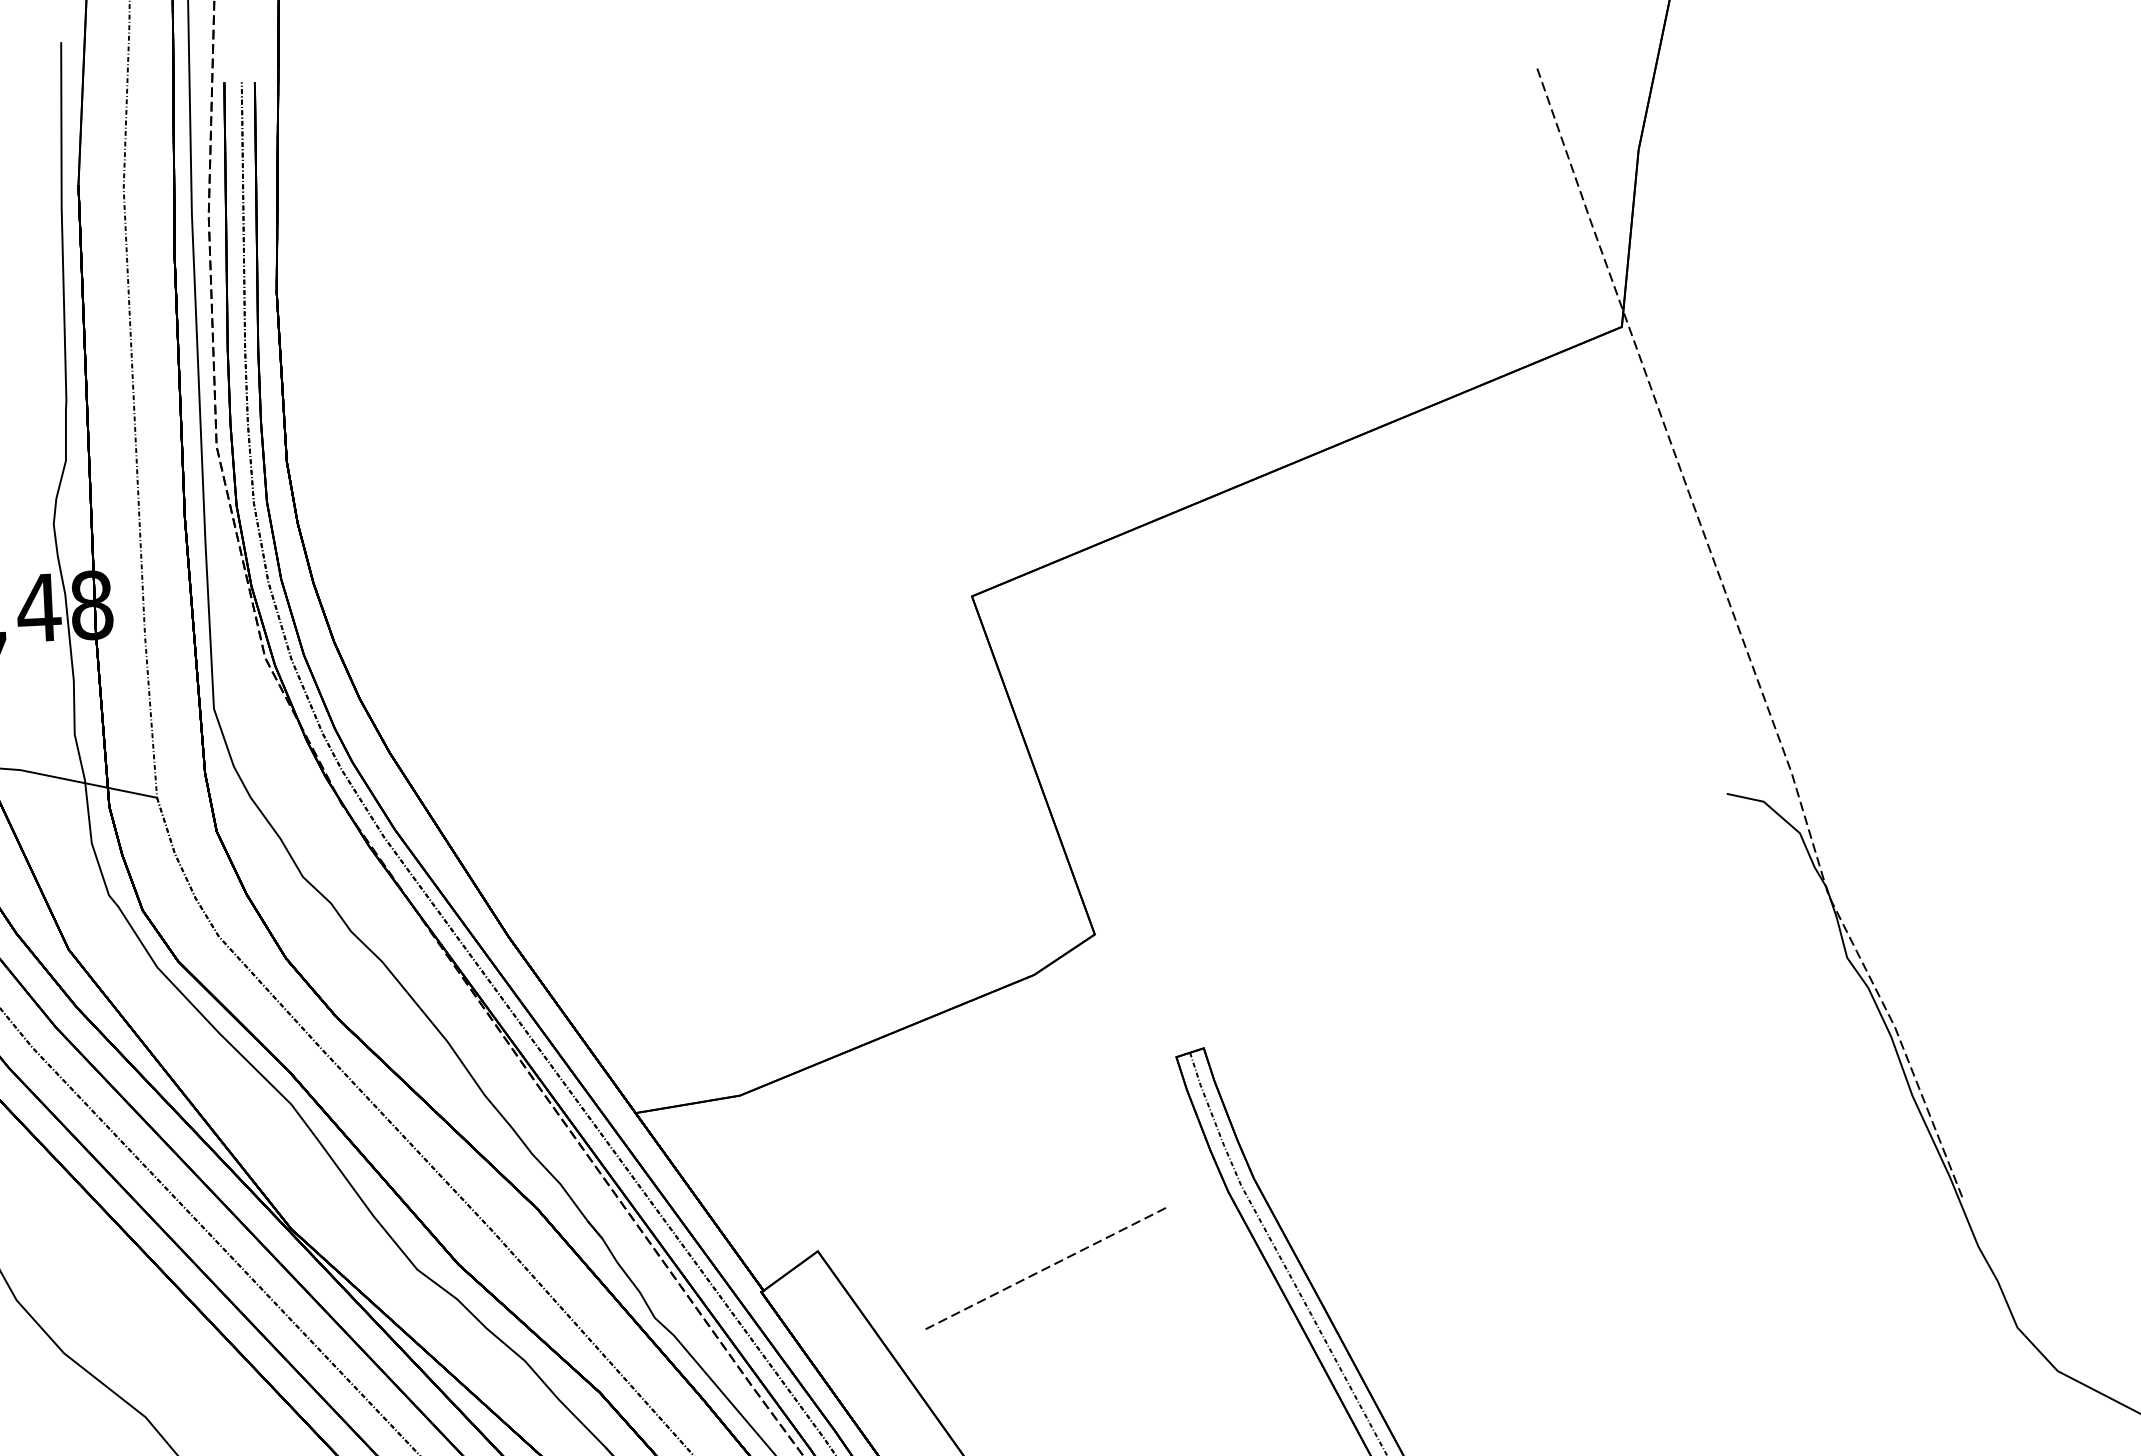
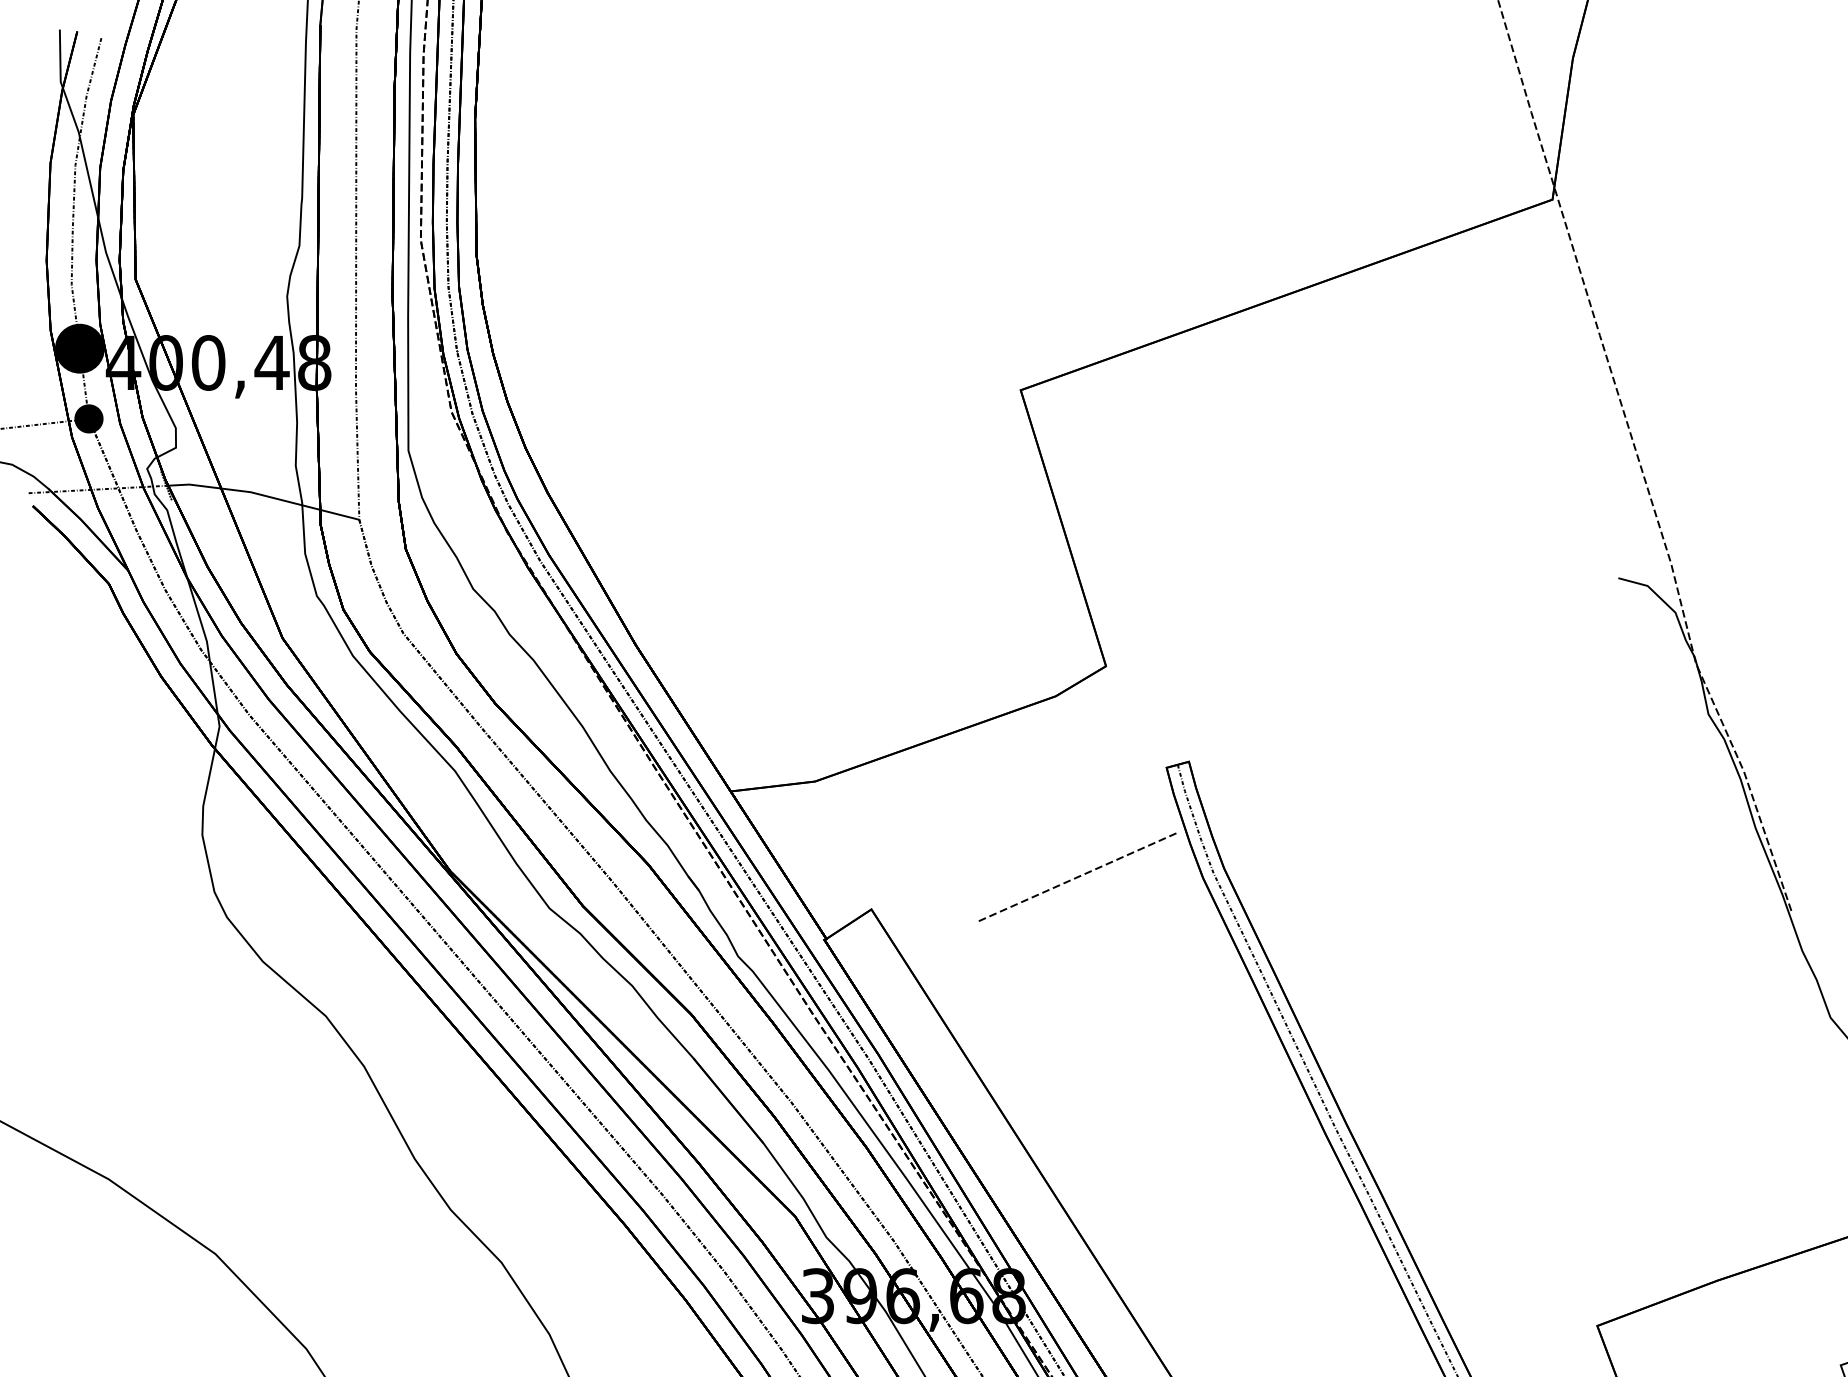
line: (1045, 1267) -> (1077, 876), moved

